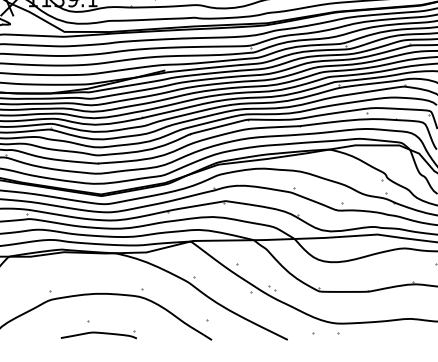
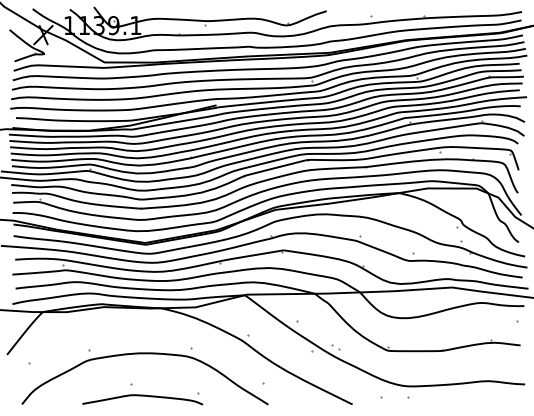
part: (98, 334) -> (142, 398), size x1.43

